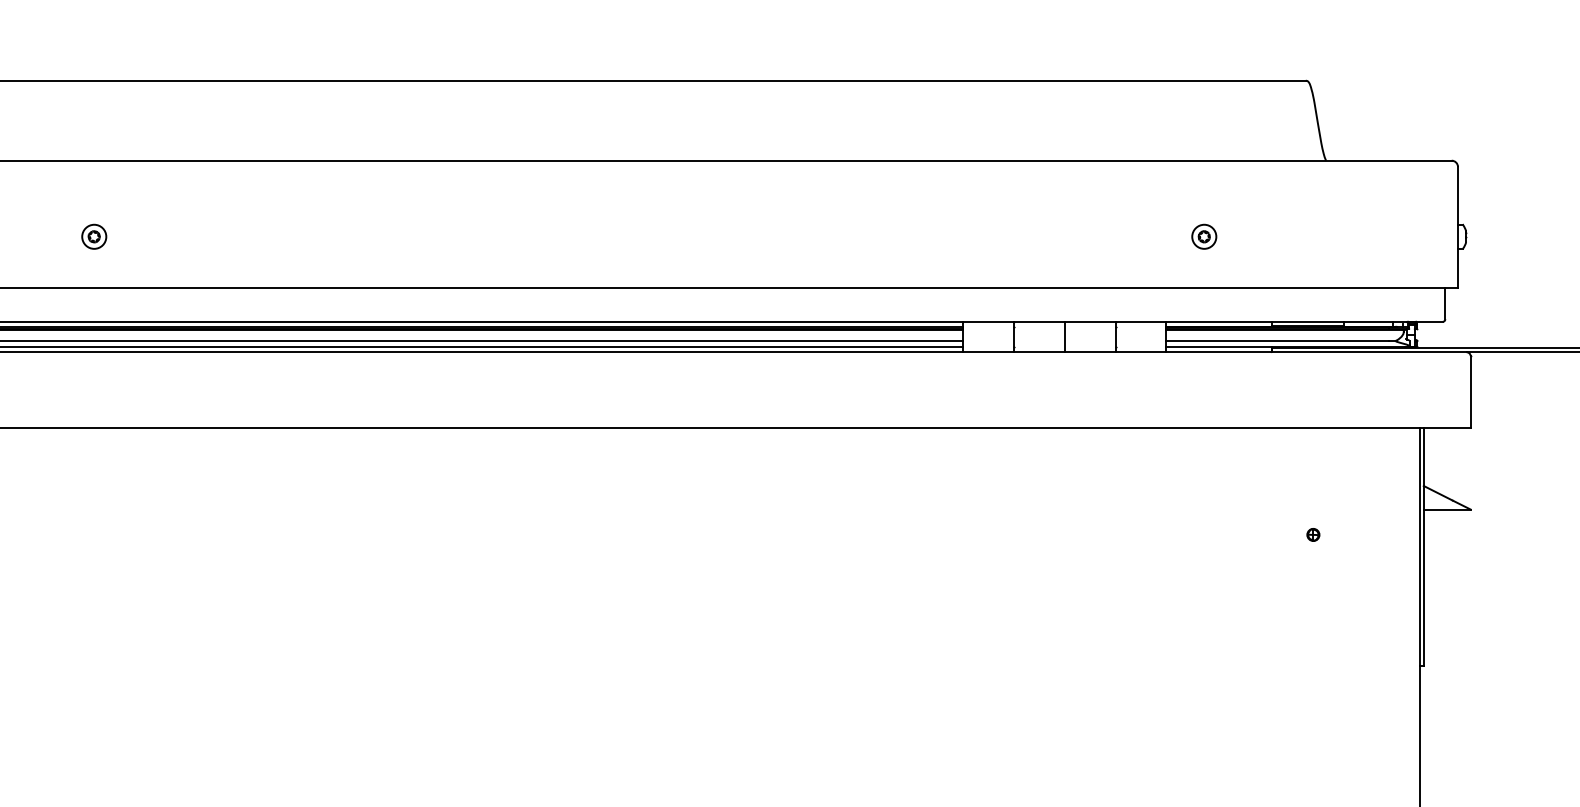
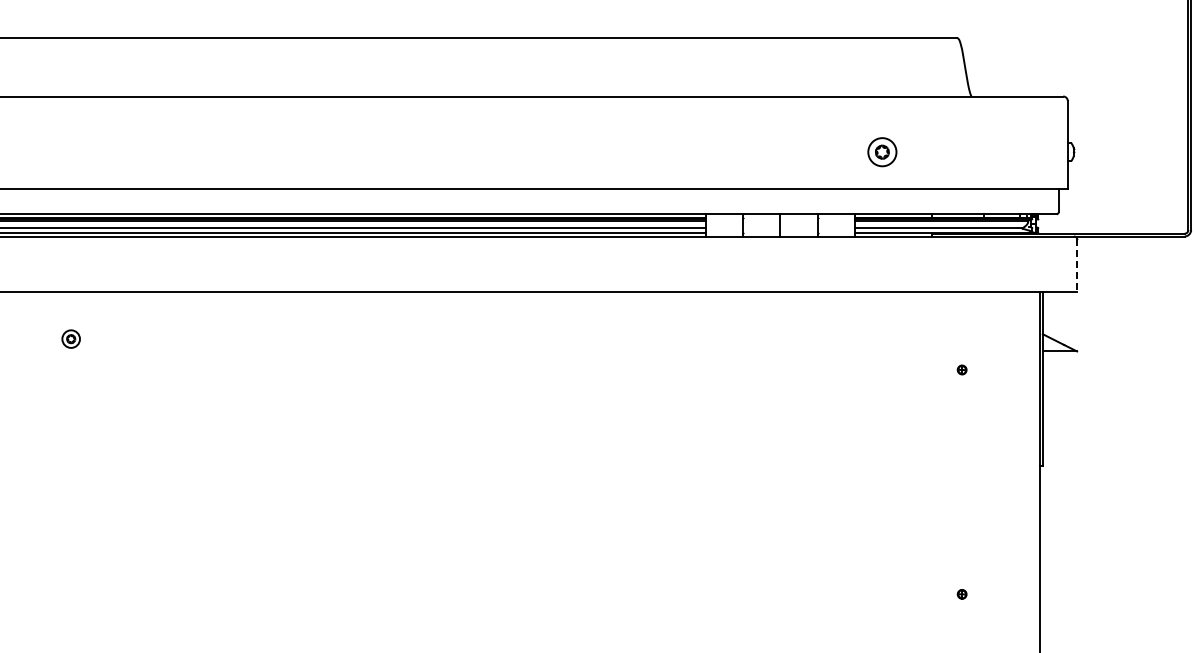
part: (93, 235) -> (70, 338), moved
part: (1204, 235) -> (882, 151), size x1.6
line: (1471, 393) -> (1077, 266), solid -> dashed

